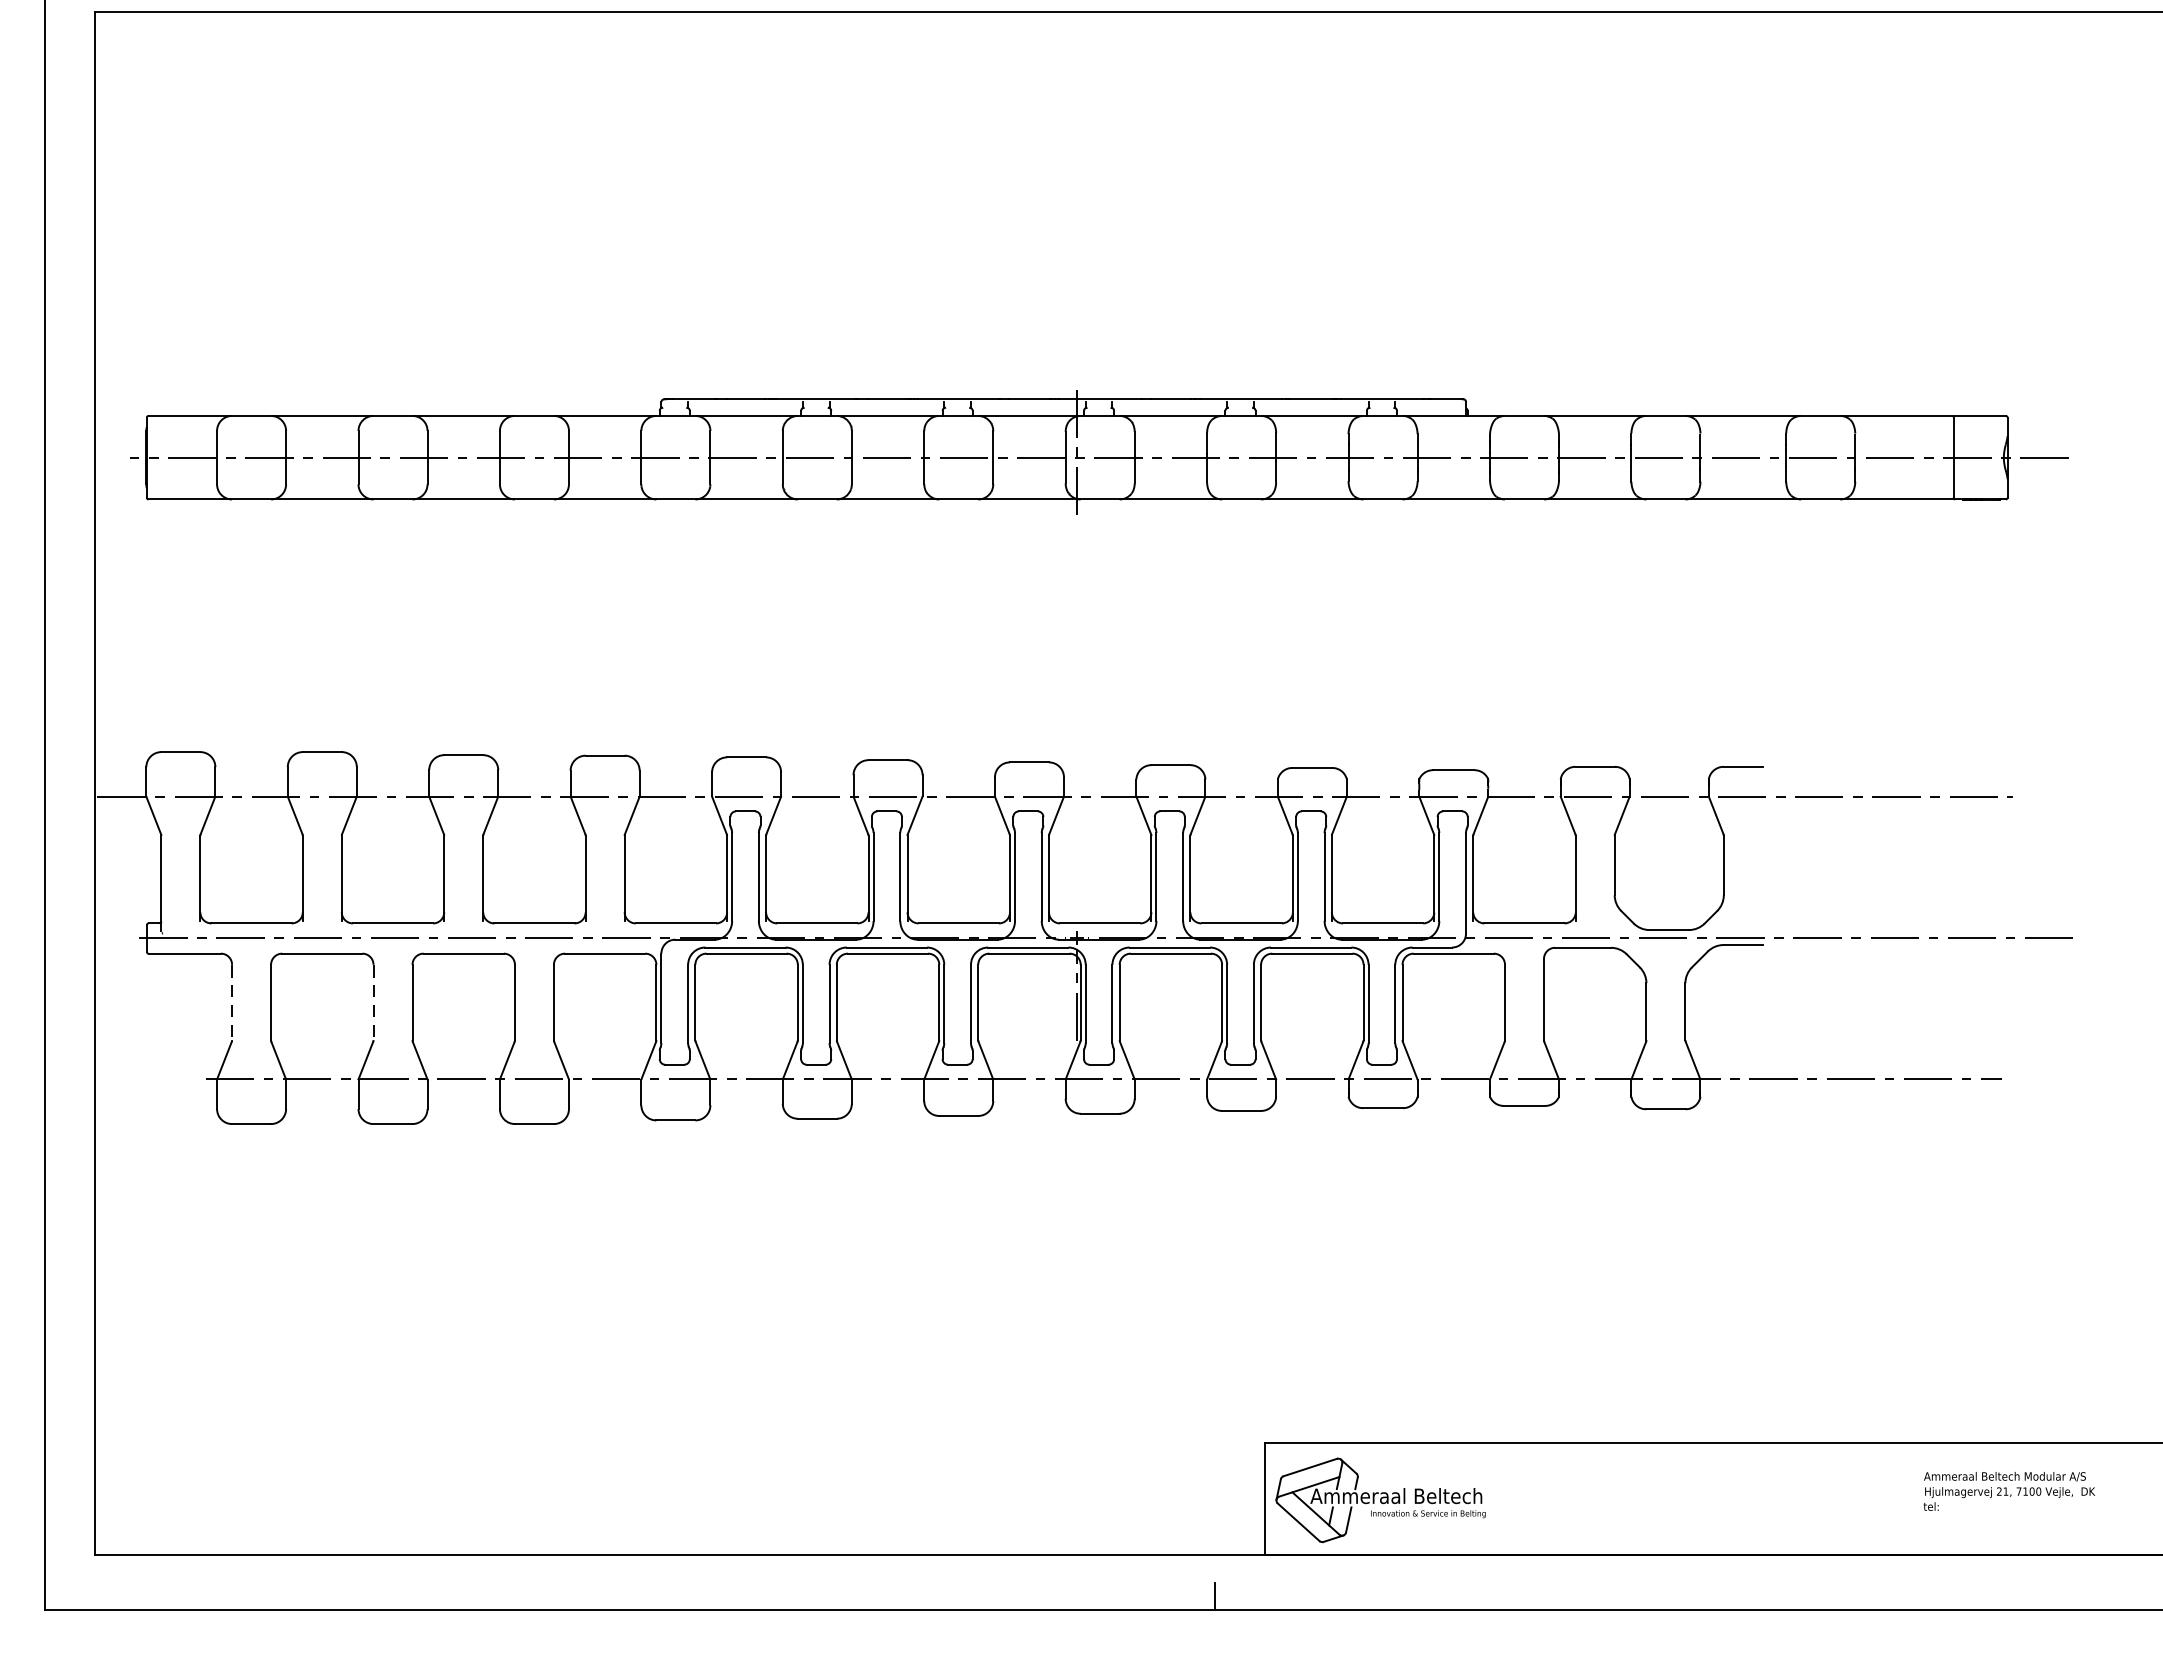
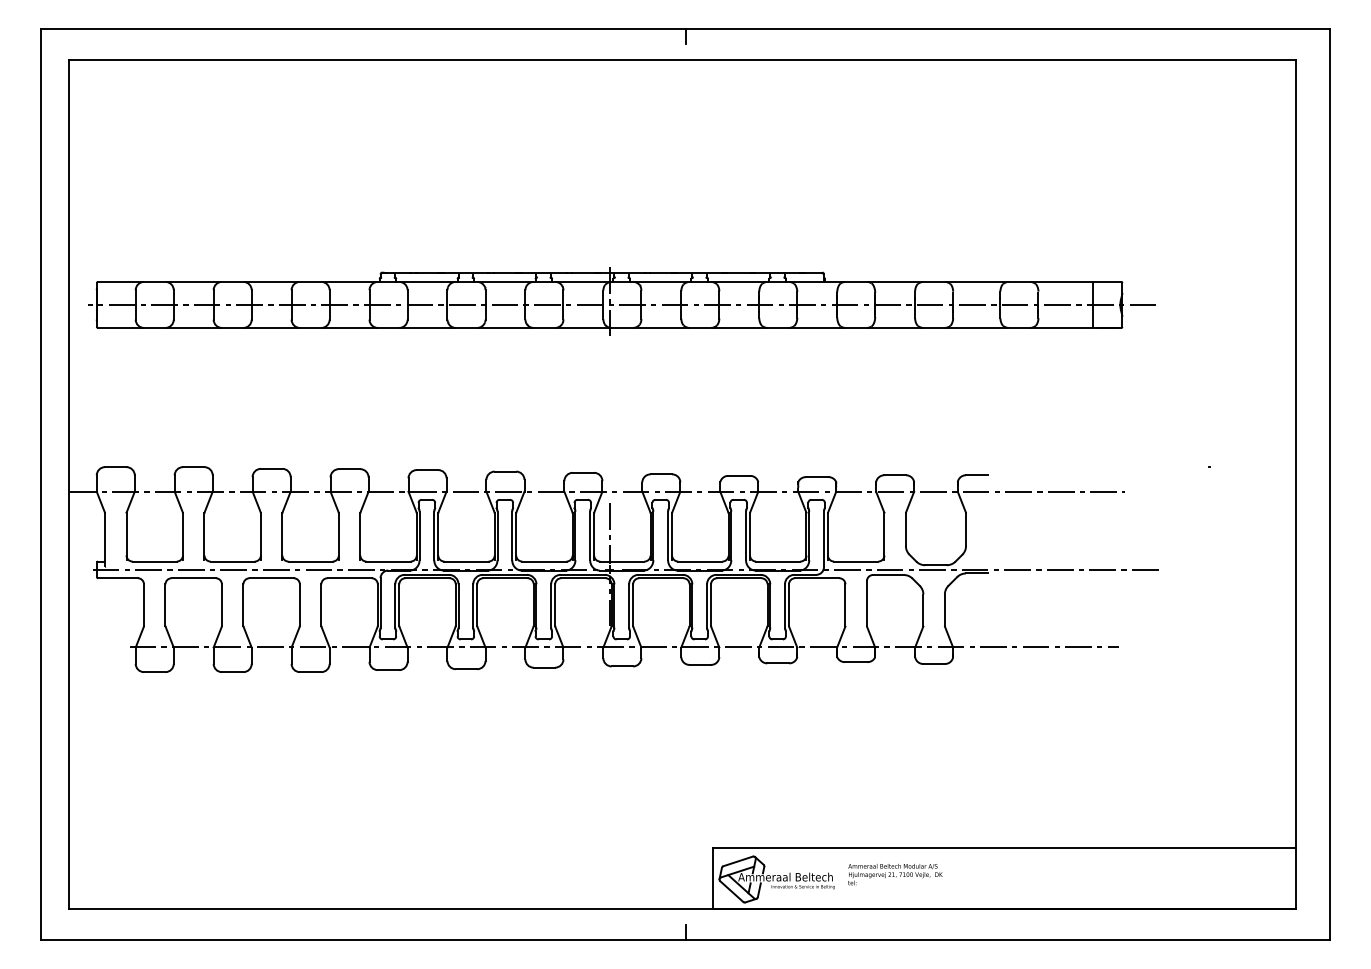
line: (1076, 870) -> (609, 532), added
line: (232, 1003) -> (144, 605), dashed -> solid
line: (372, 1003) -> (221, 605), dashed -> solid
text: (2009, 1491) -> (895, 874), moved

